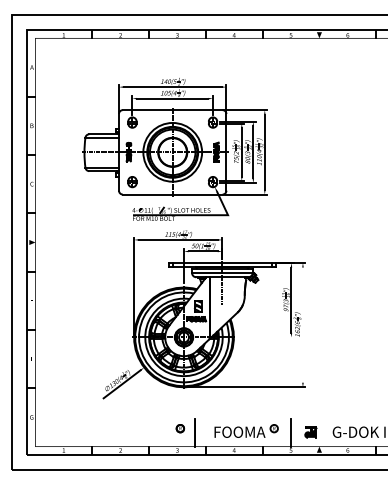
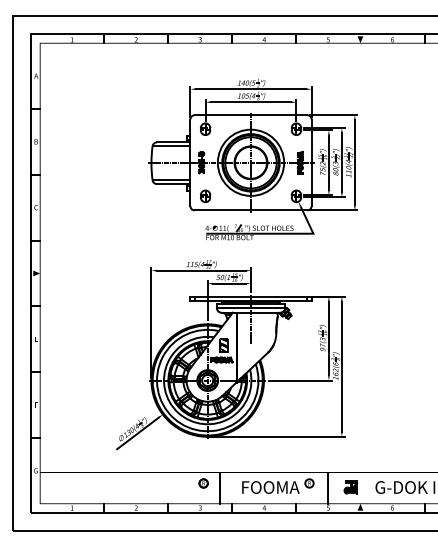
part: (174, 149) -> (252, 159), moved
line: (302, 324) -> (341, 366), added
line: (265, 337) -> (299, 380), added

